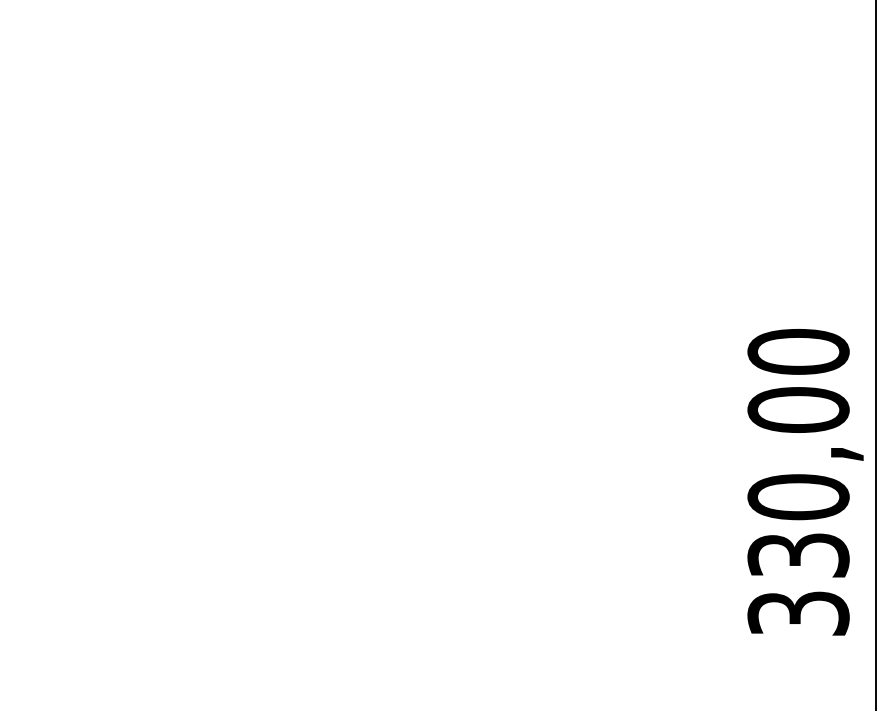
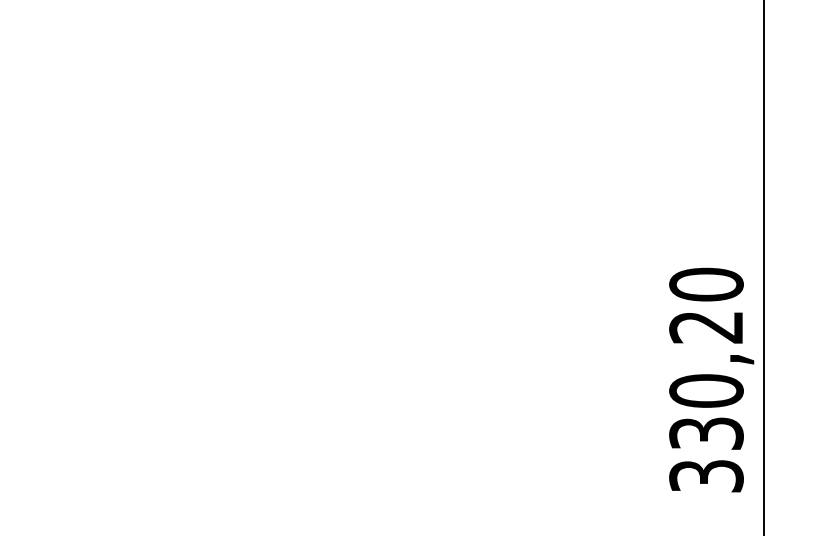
text: (798, 409) -> (706, 326), 330,00 -> 330,20

